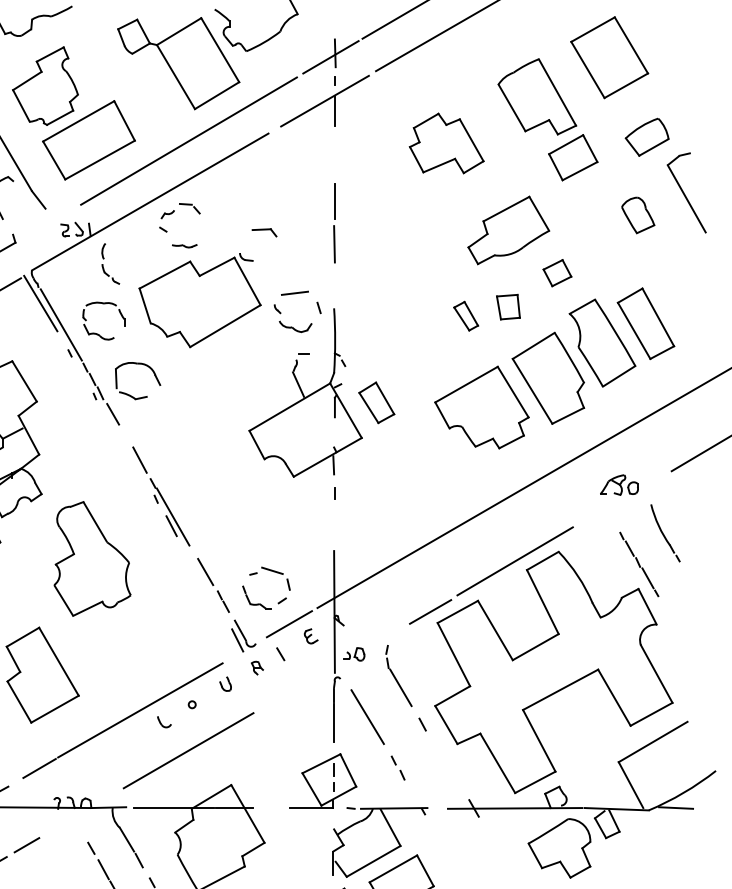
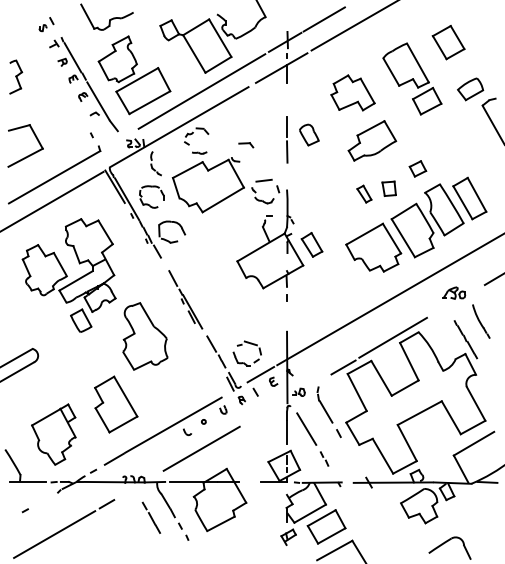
part: (609, 57) -> (448, 42), size x0.7
part: (638, 214) -> (309, 134), moved
part: (508, 229) -> (372, 140), moved

